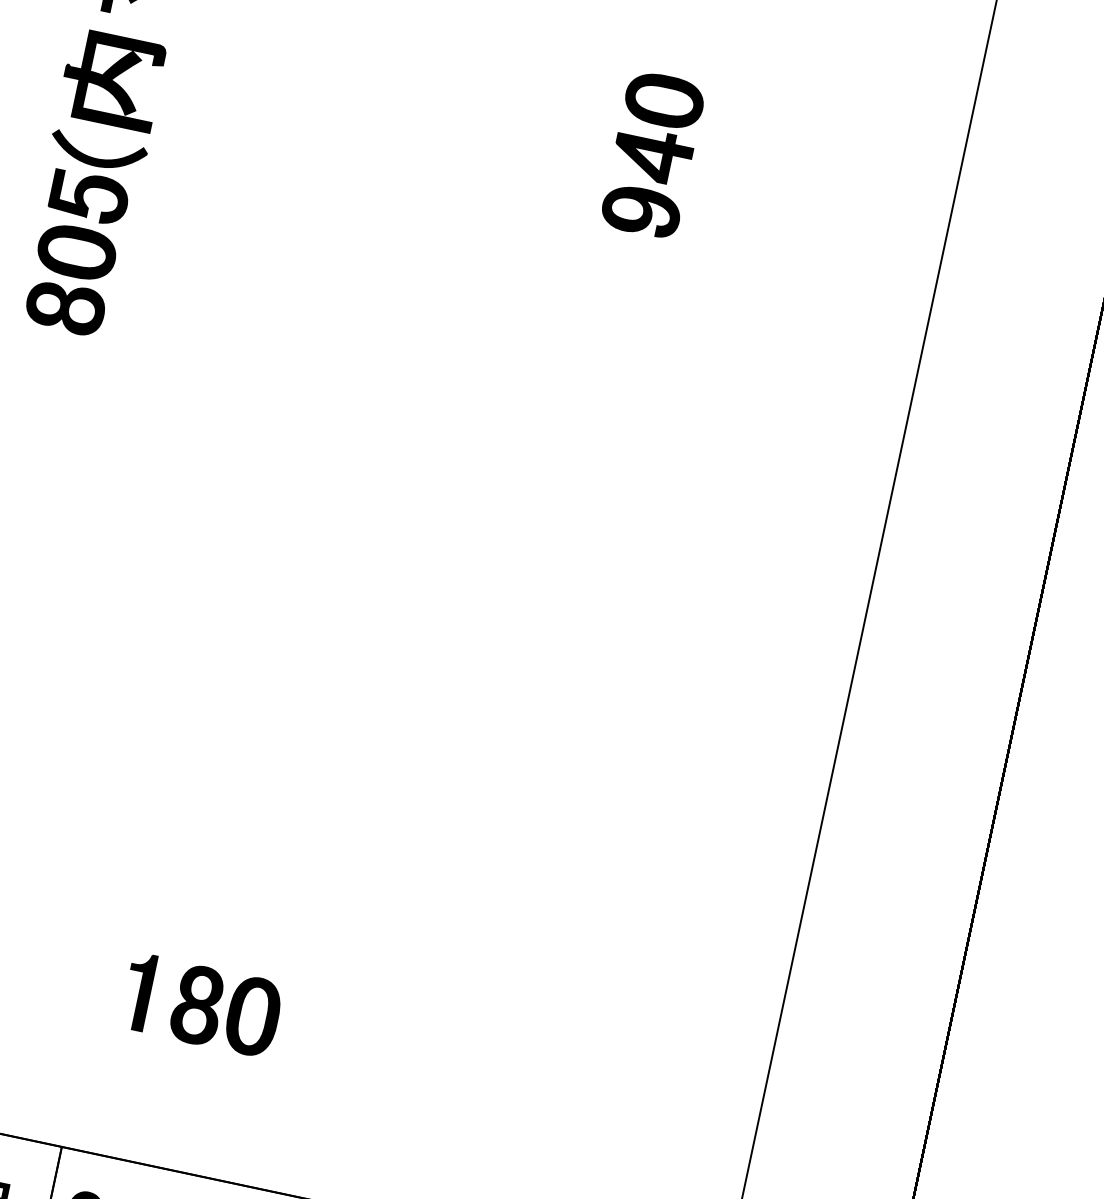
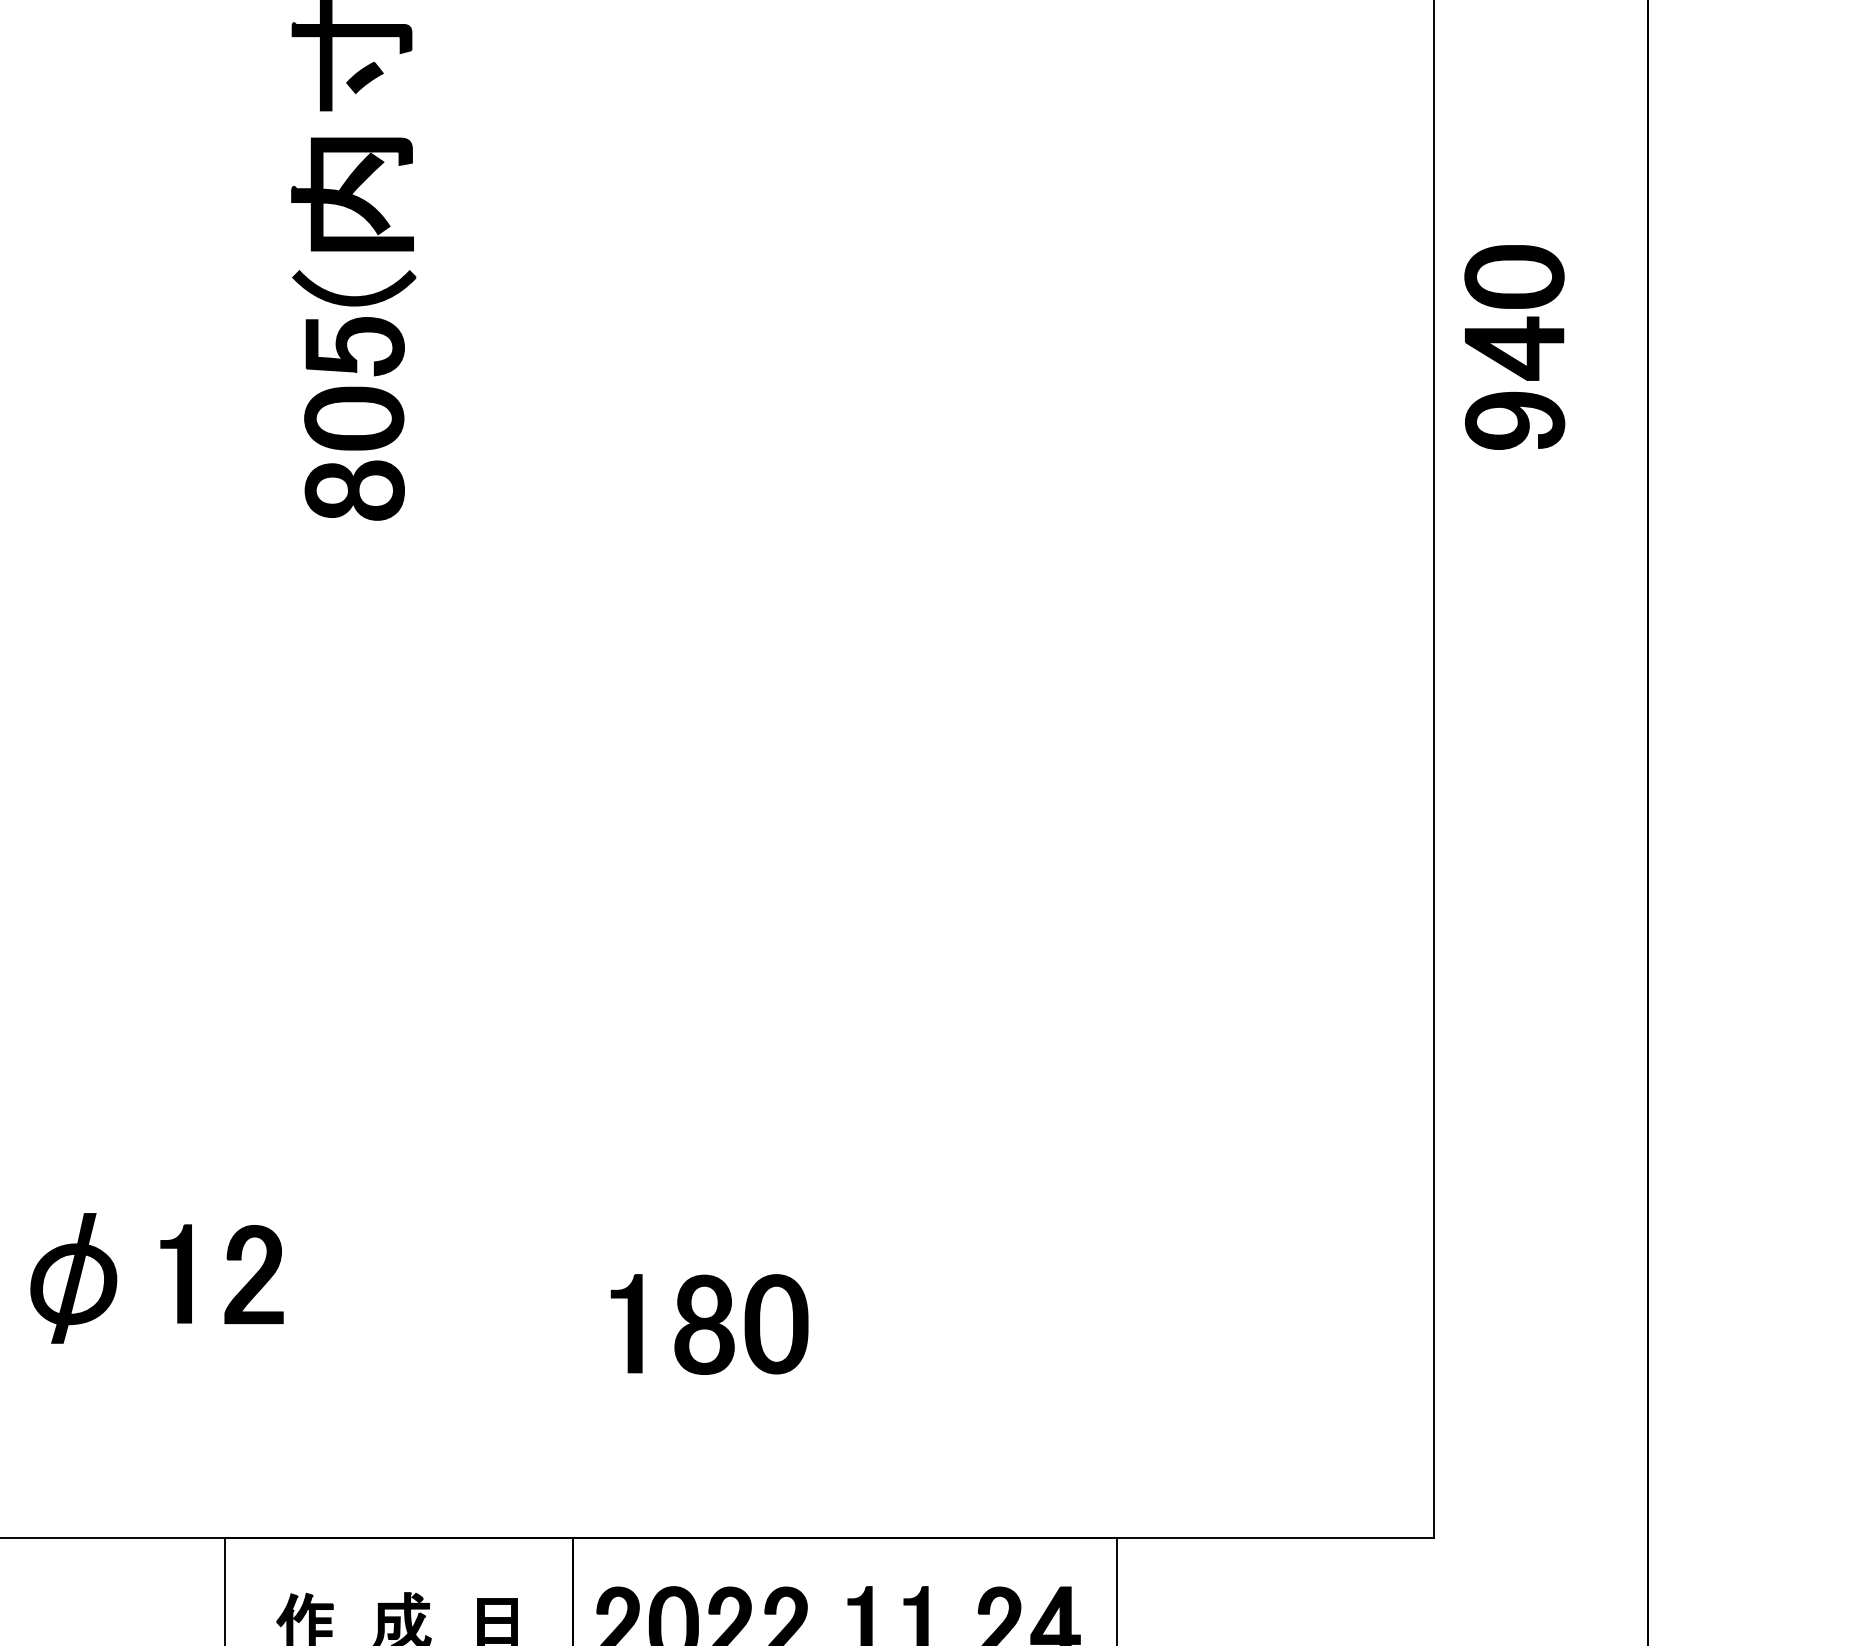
part: (652, 154) -> (1514, 347), moved

